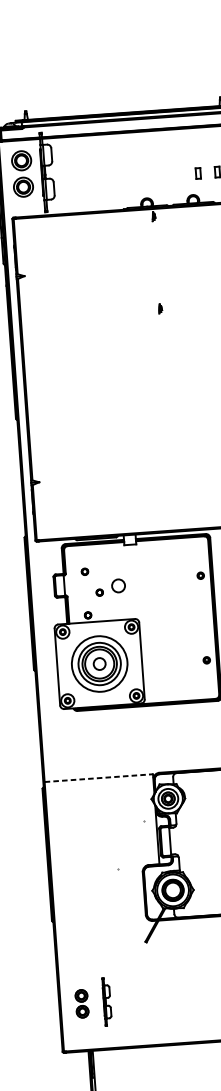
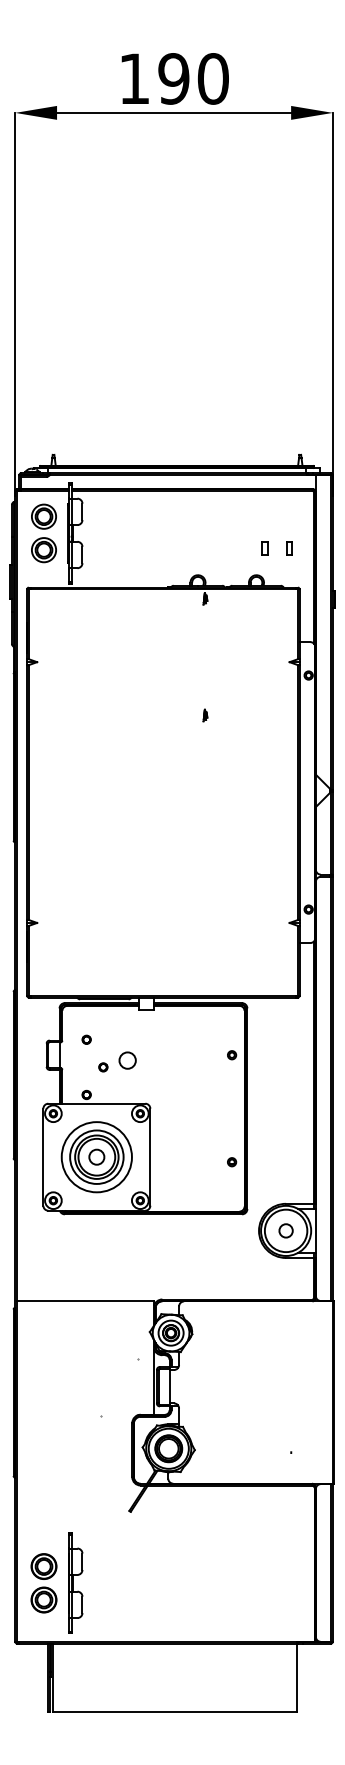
line: (98, 777) -> (85, 1300), dashed -> solid
part: (106, 1001) -> (75, 1582), size x1.67
part: (81, 1003) -> (43, 1583), size x1.67

